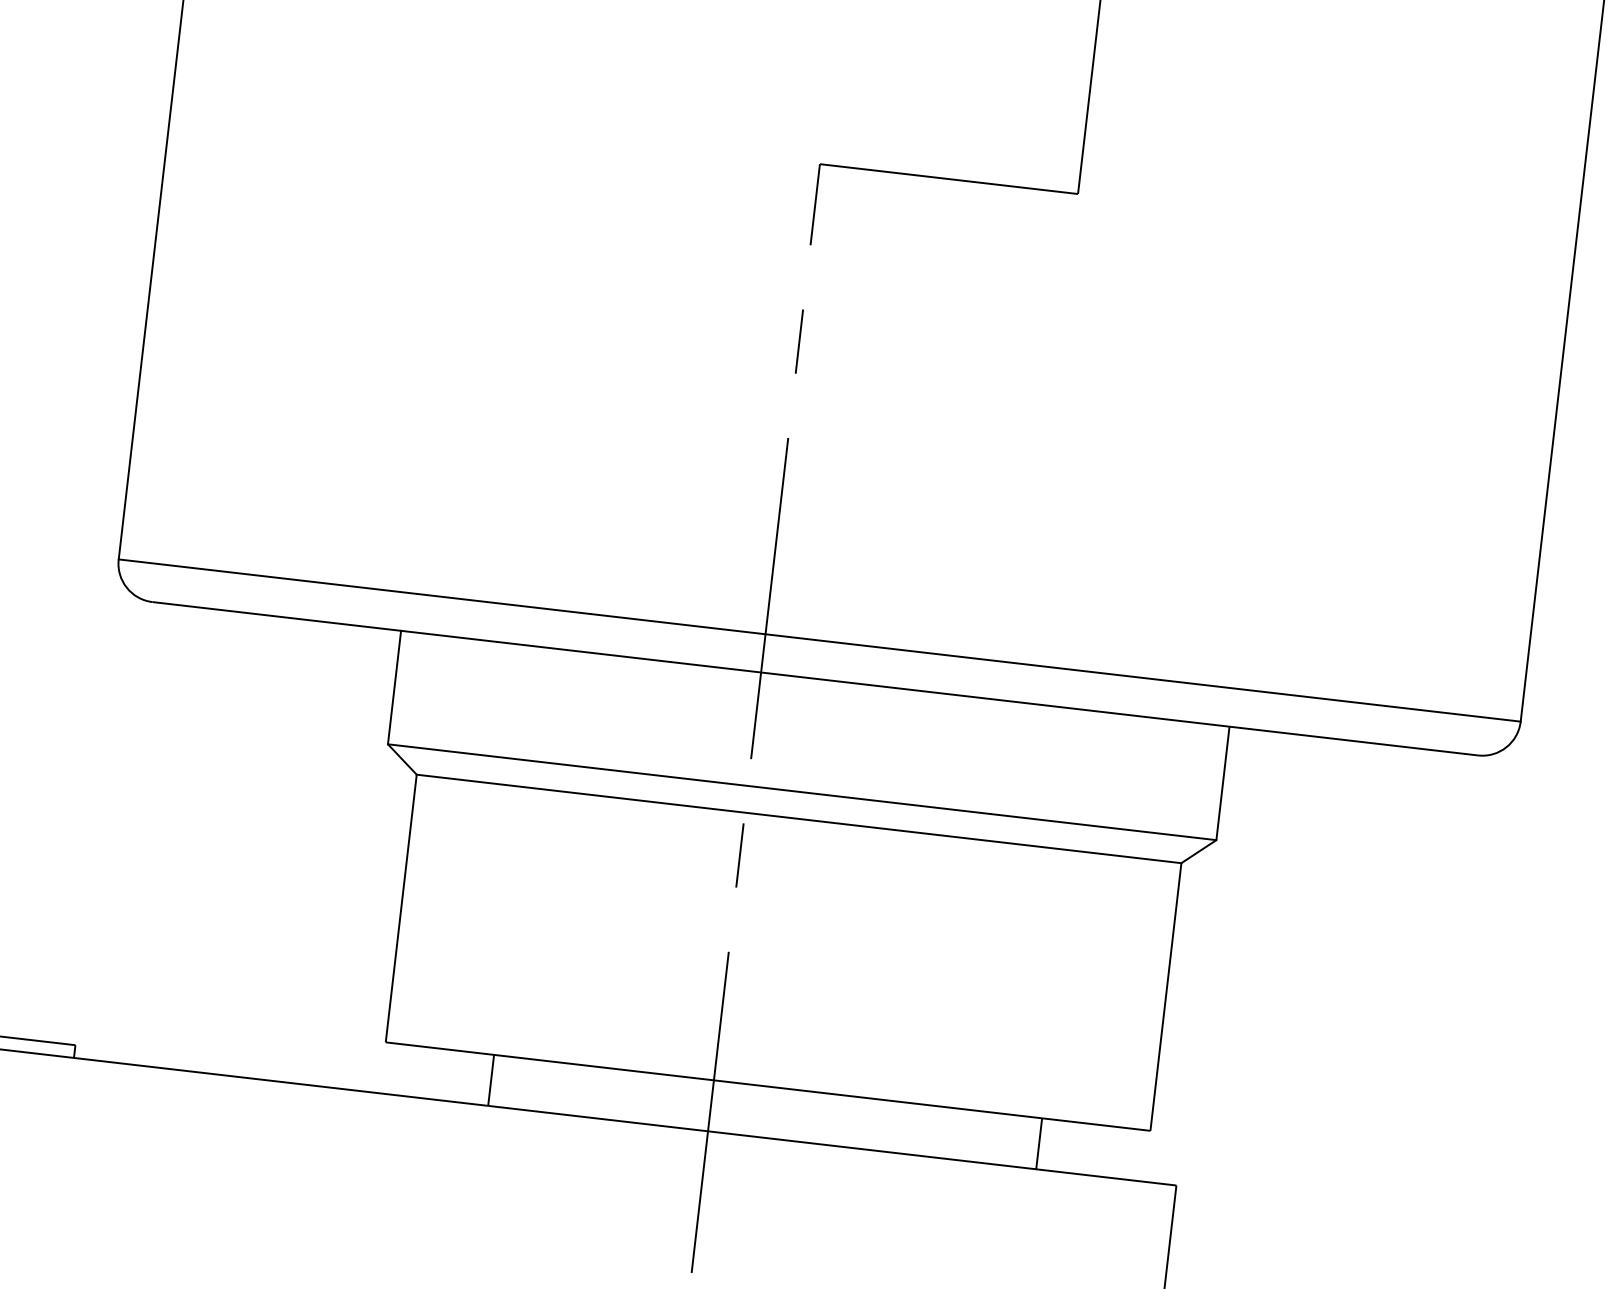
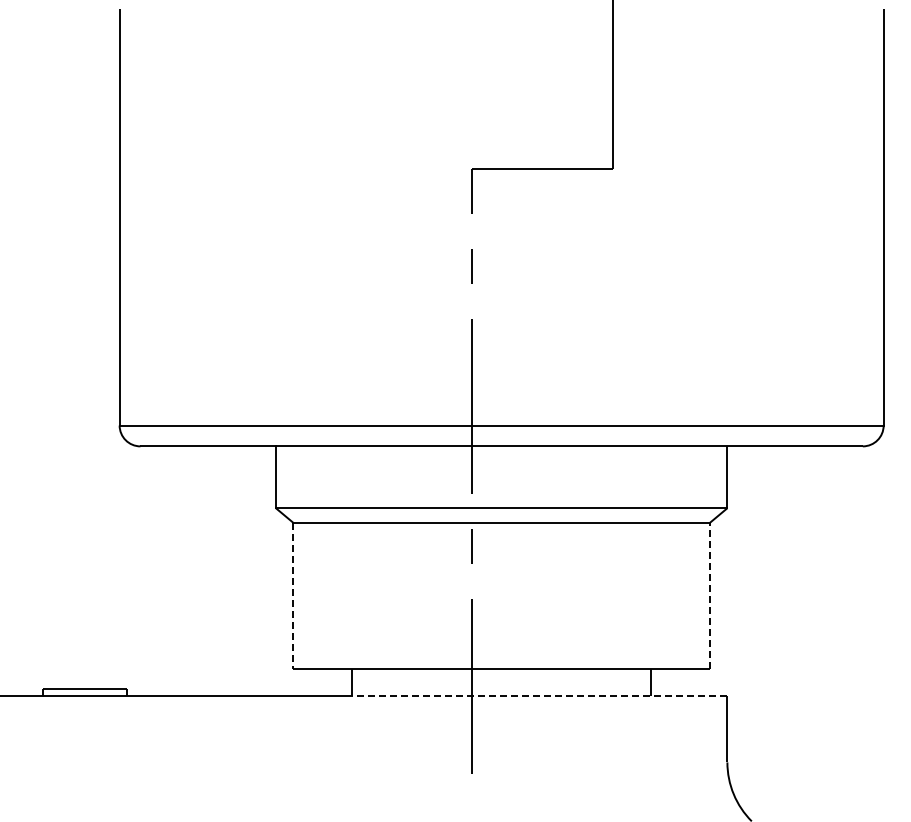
line: (401, 908) -> (293, 595), solid -> dashed
line: (1166, 996) -> (710, 595), solid -> dashed
line: (831, 1145) -> (539, 696), solid -> dashed

